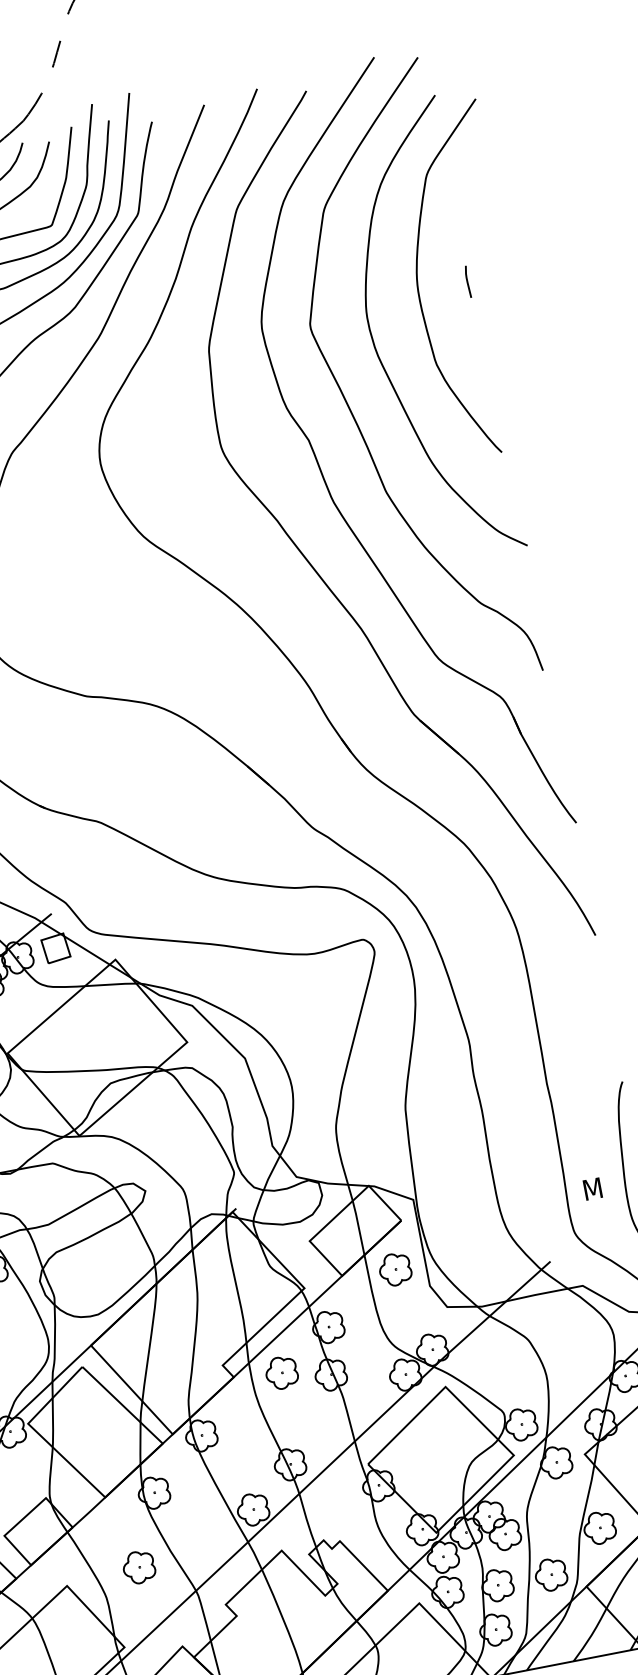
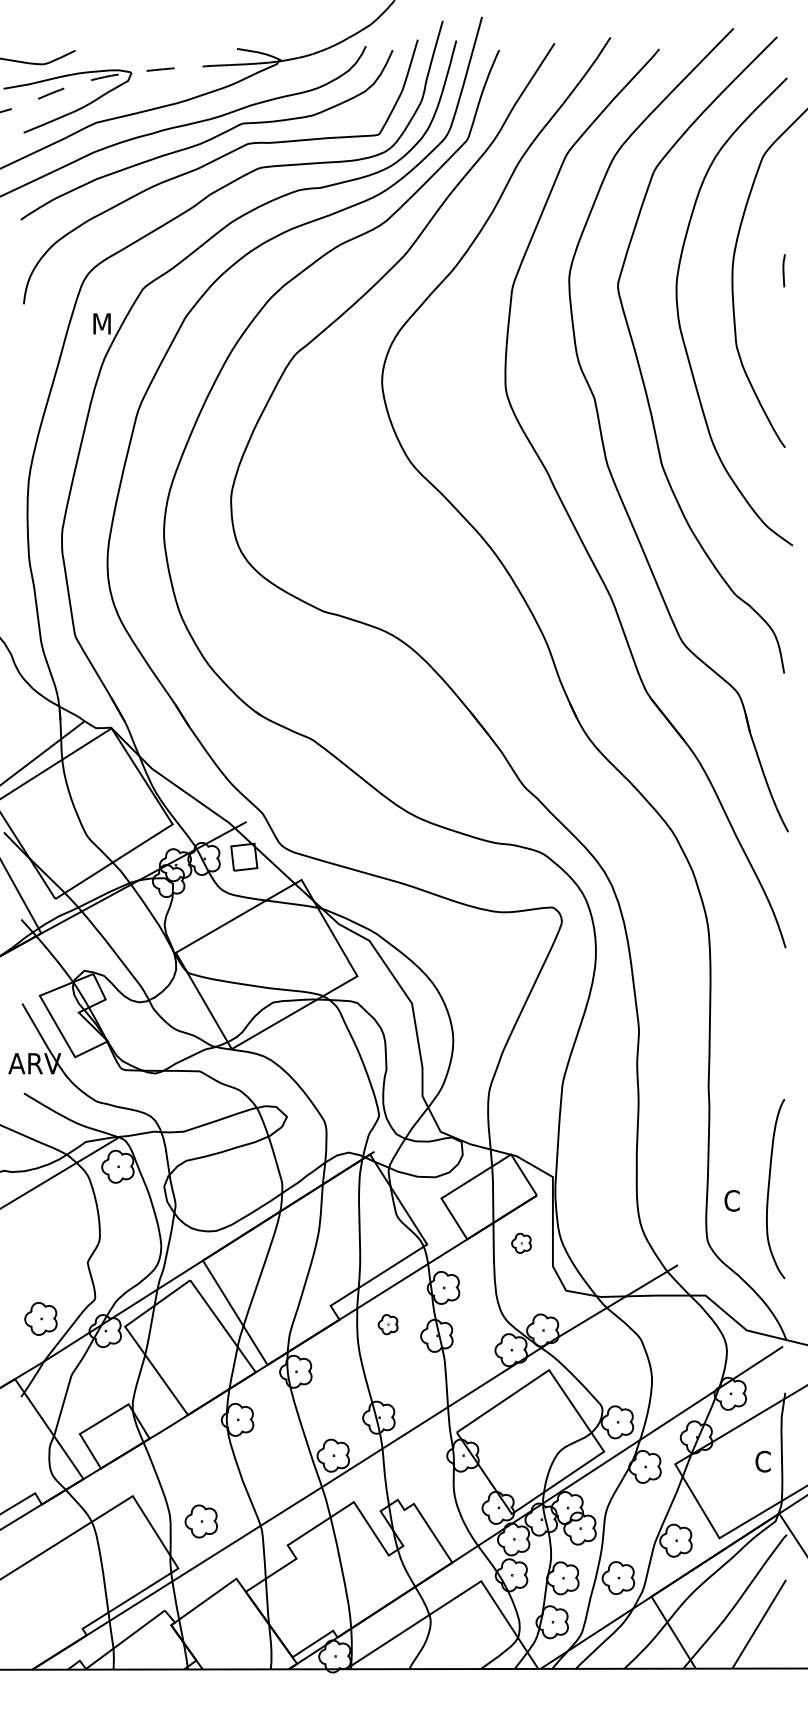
text: (592, 1188) -> (733, 1200), M -> C
part: (395, 1269) -> (521, 1243), size x0.6
part: (281, 1372) -> (387, 1324), size x0.6
part: (138, 1567) -> (200, 1521), moved

